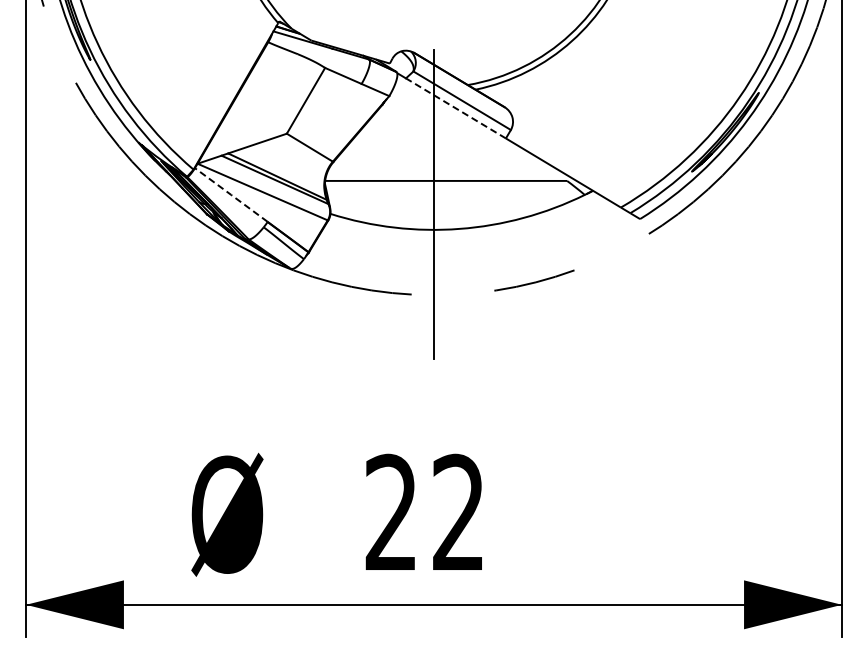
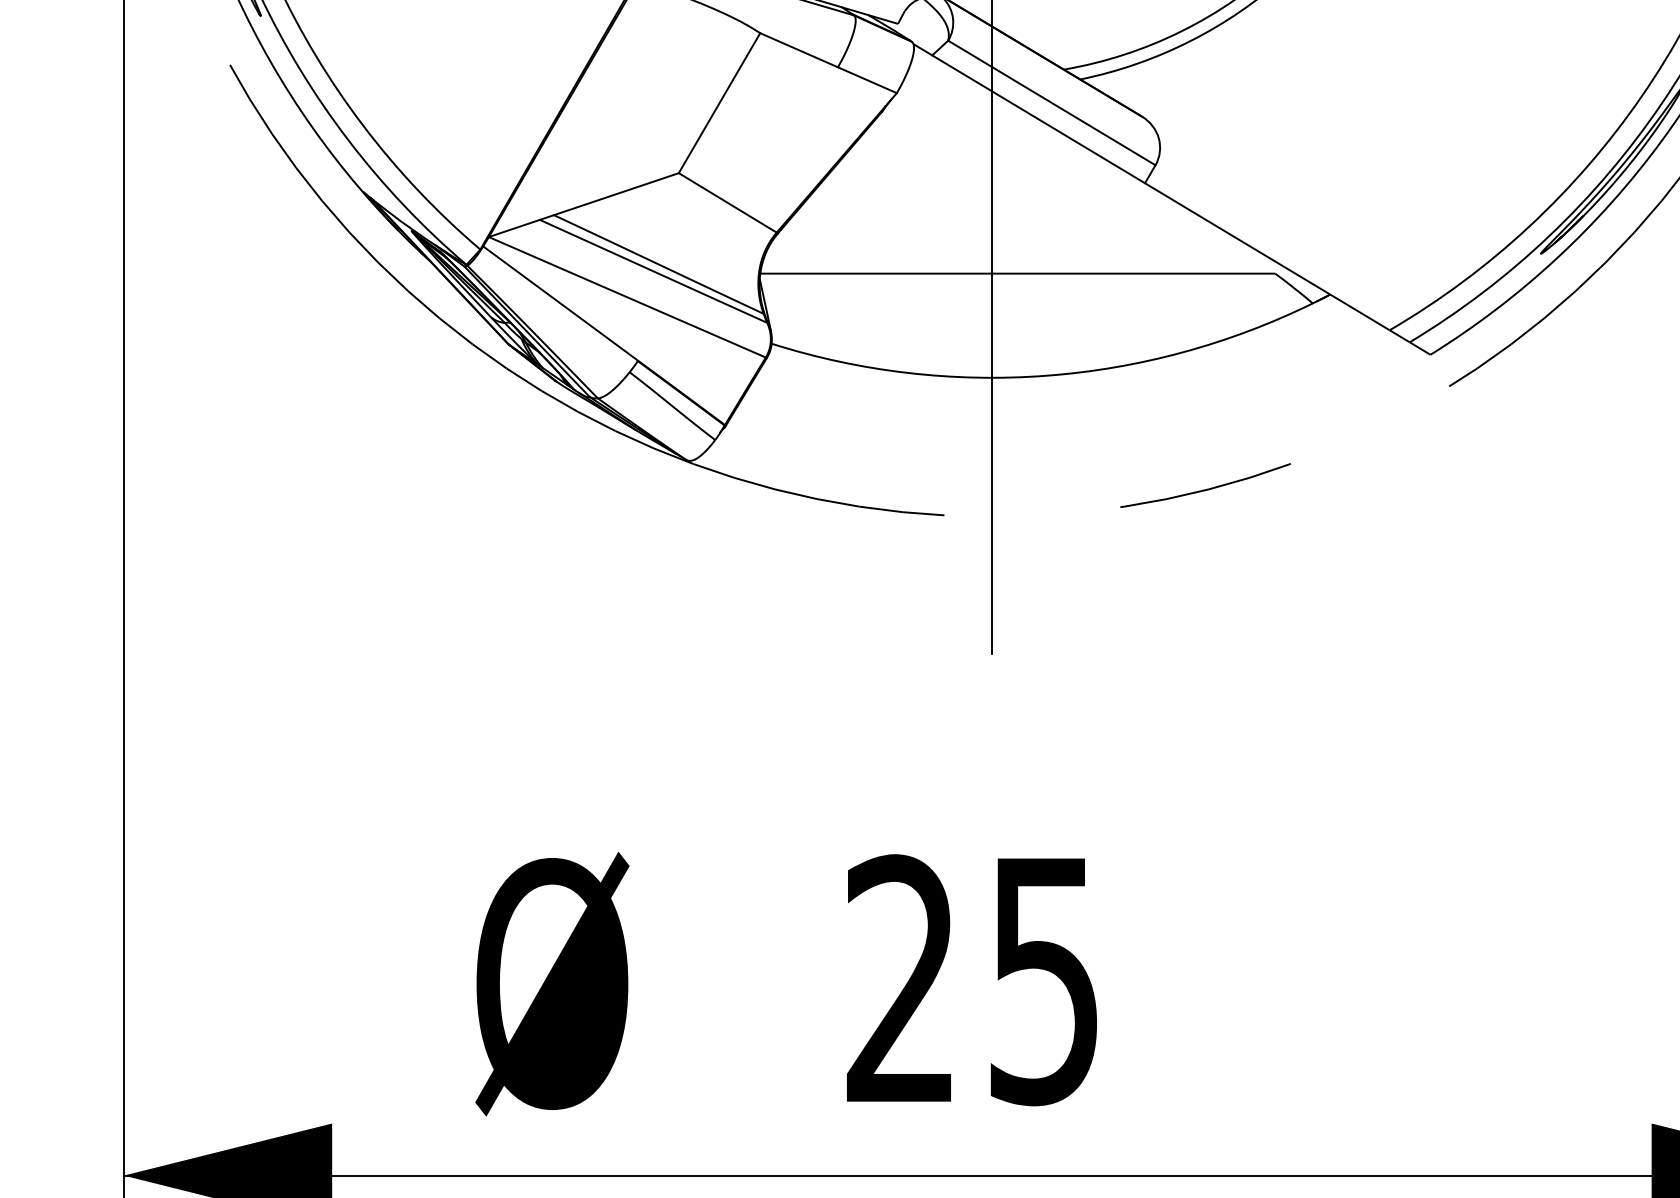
line: (455, 108) -> (1037, 119), dashed -> solid
line: (231, 194) -> (561, 302), dashed -> solid
text: (458, 512) -> (1044, 979), 22 -> 25

